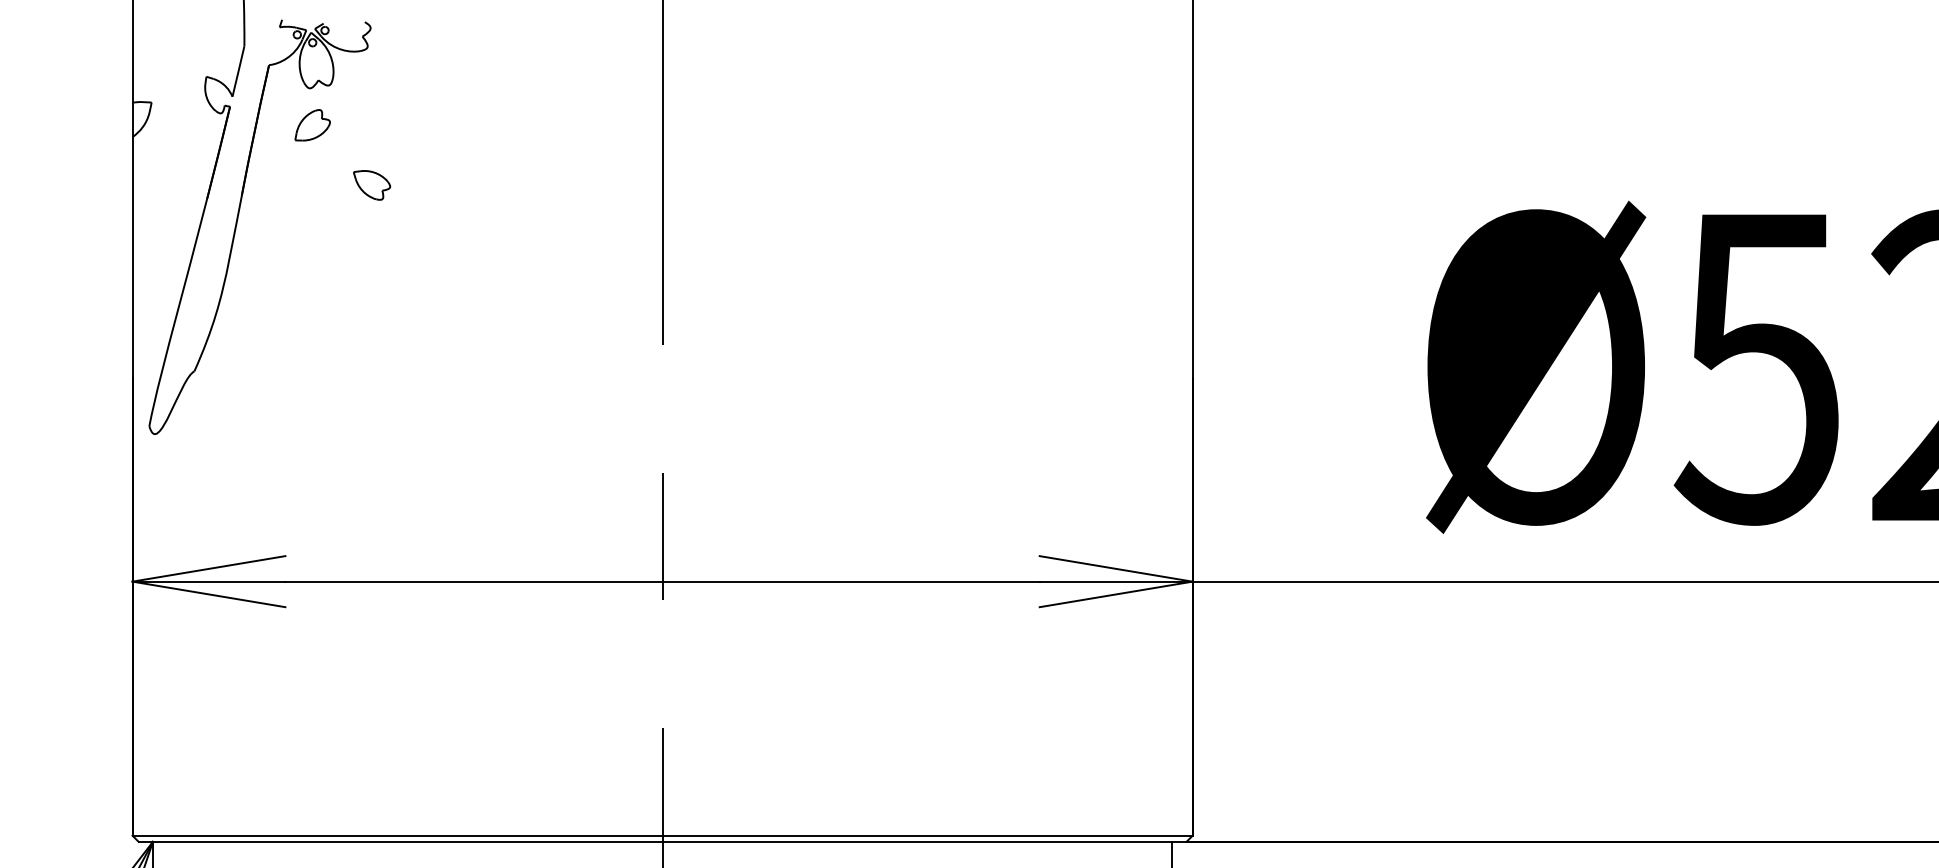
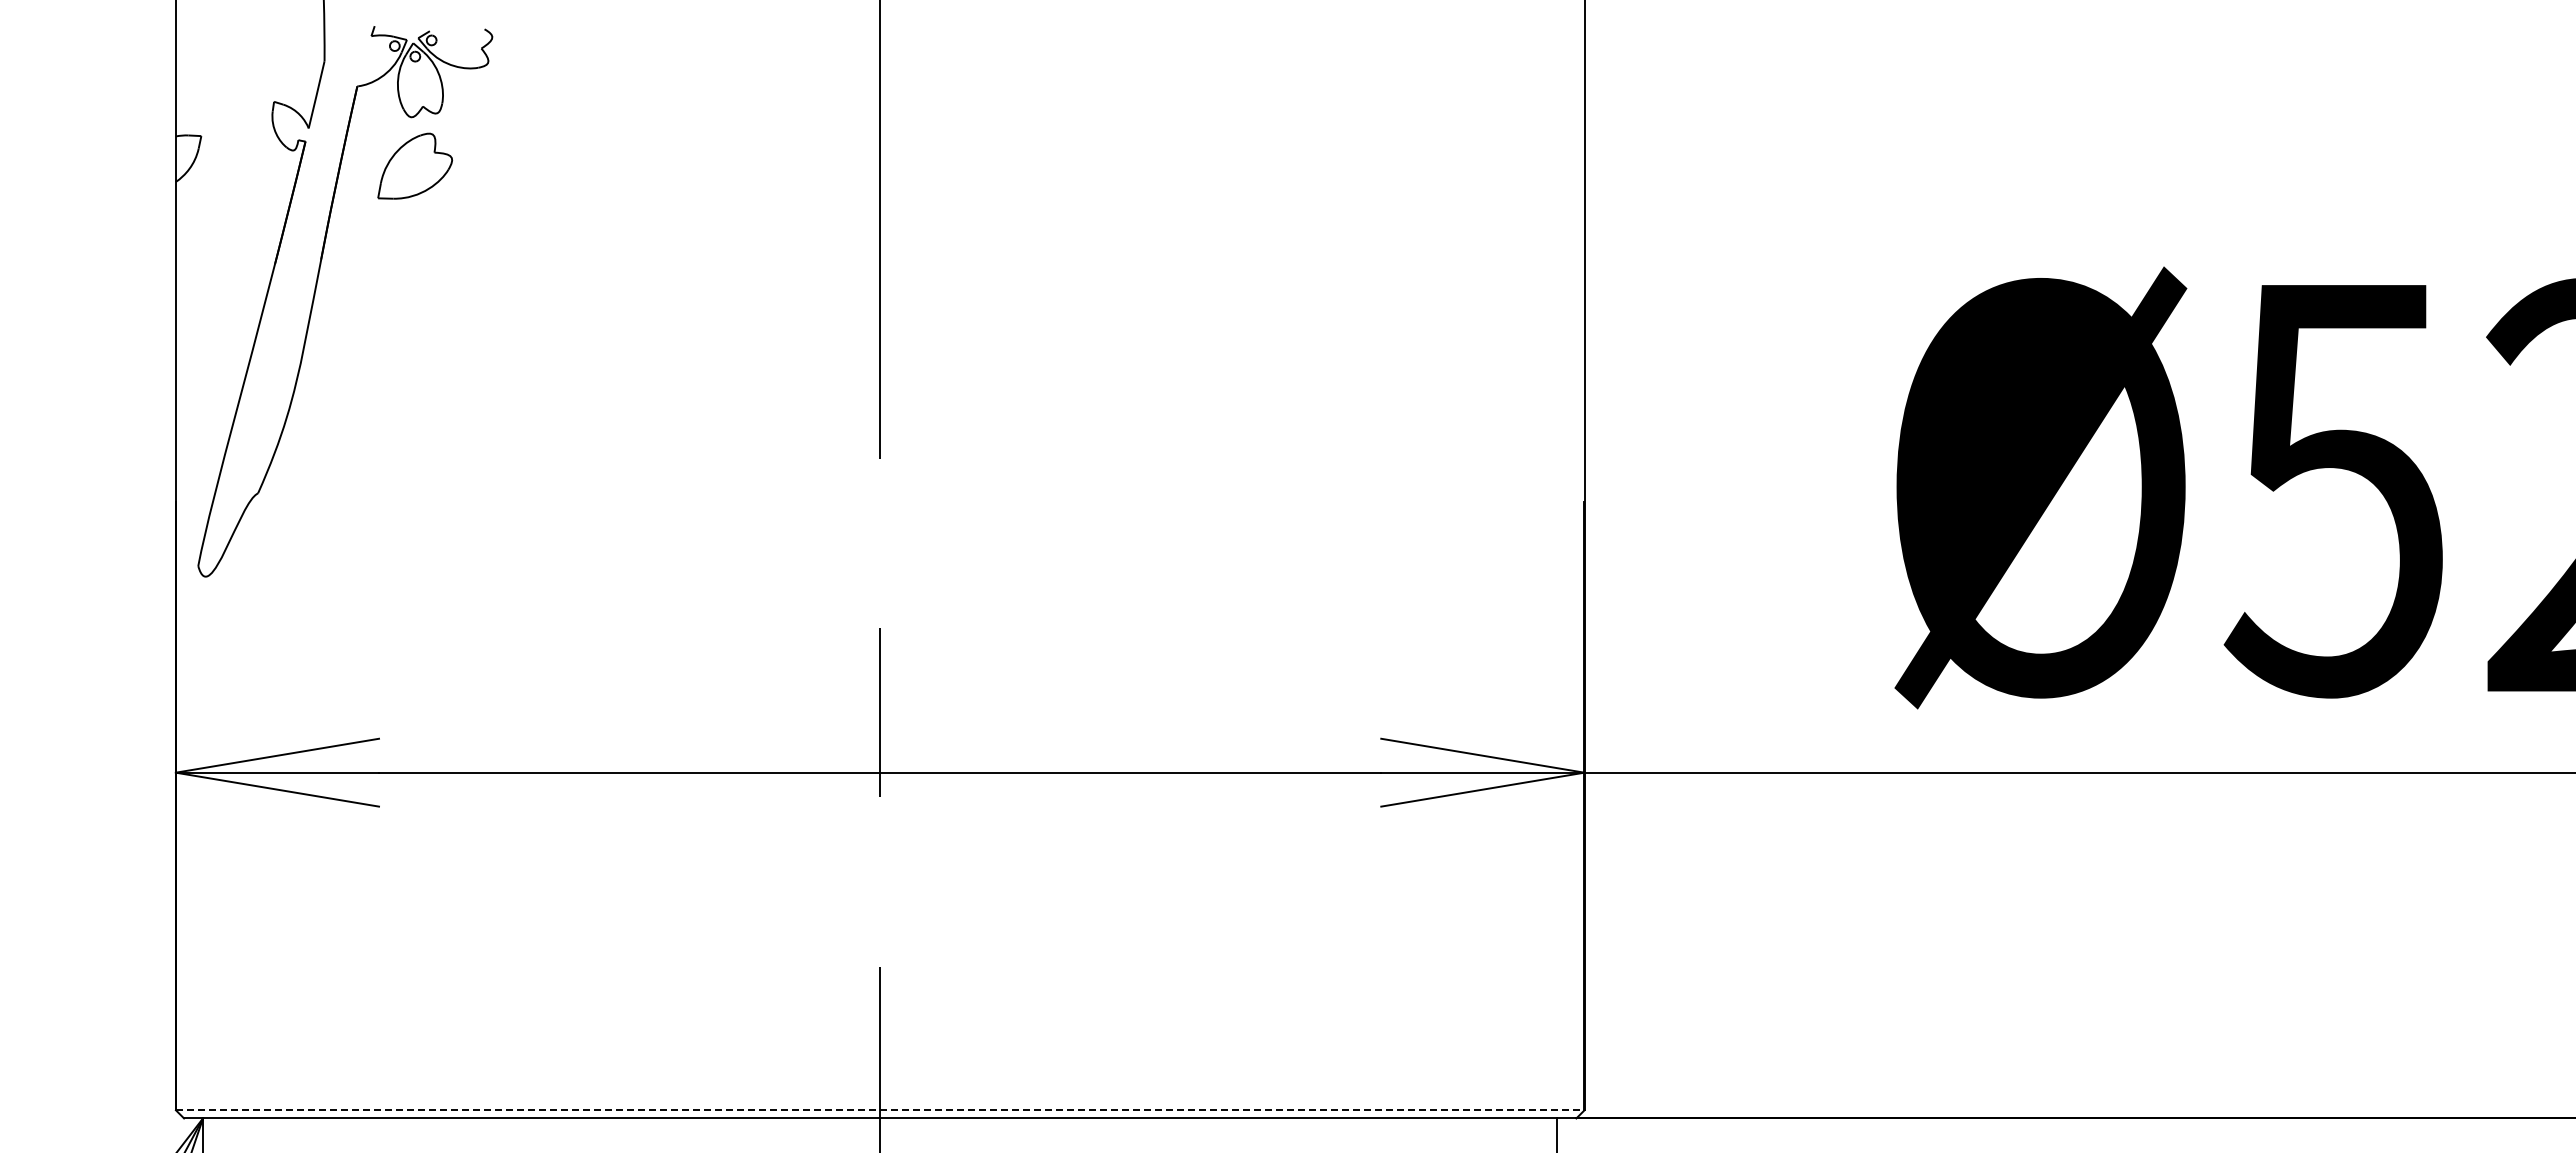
part: (312, 125) -> (415, 166), size x1.6
part: (372, 185) -> (494, 246), removed
line: (662, 835) -> (880, 1110), solid -> dashed

